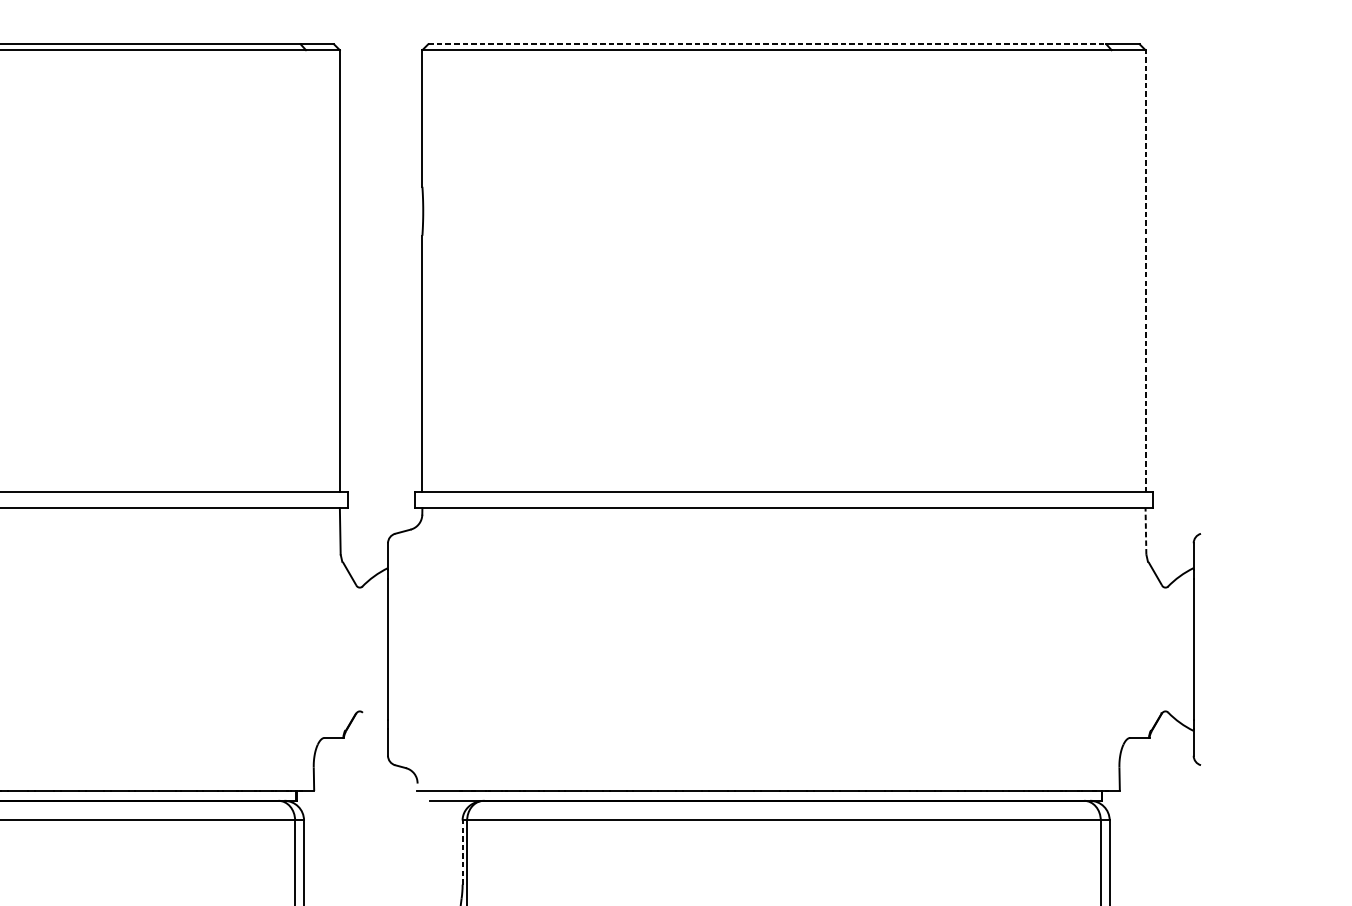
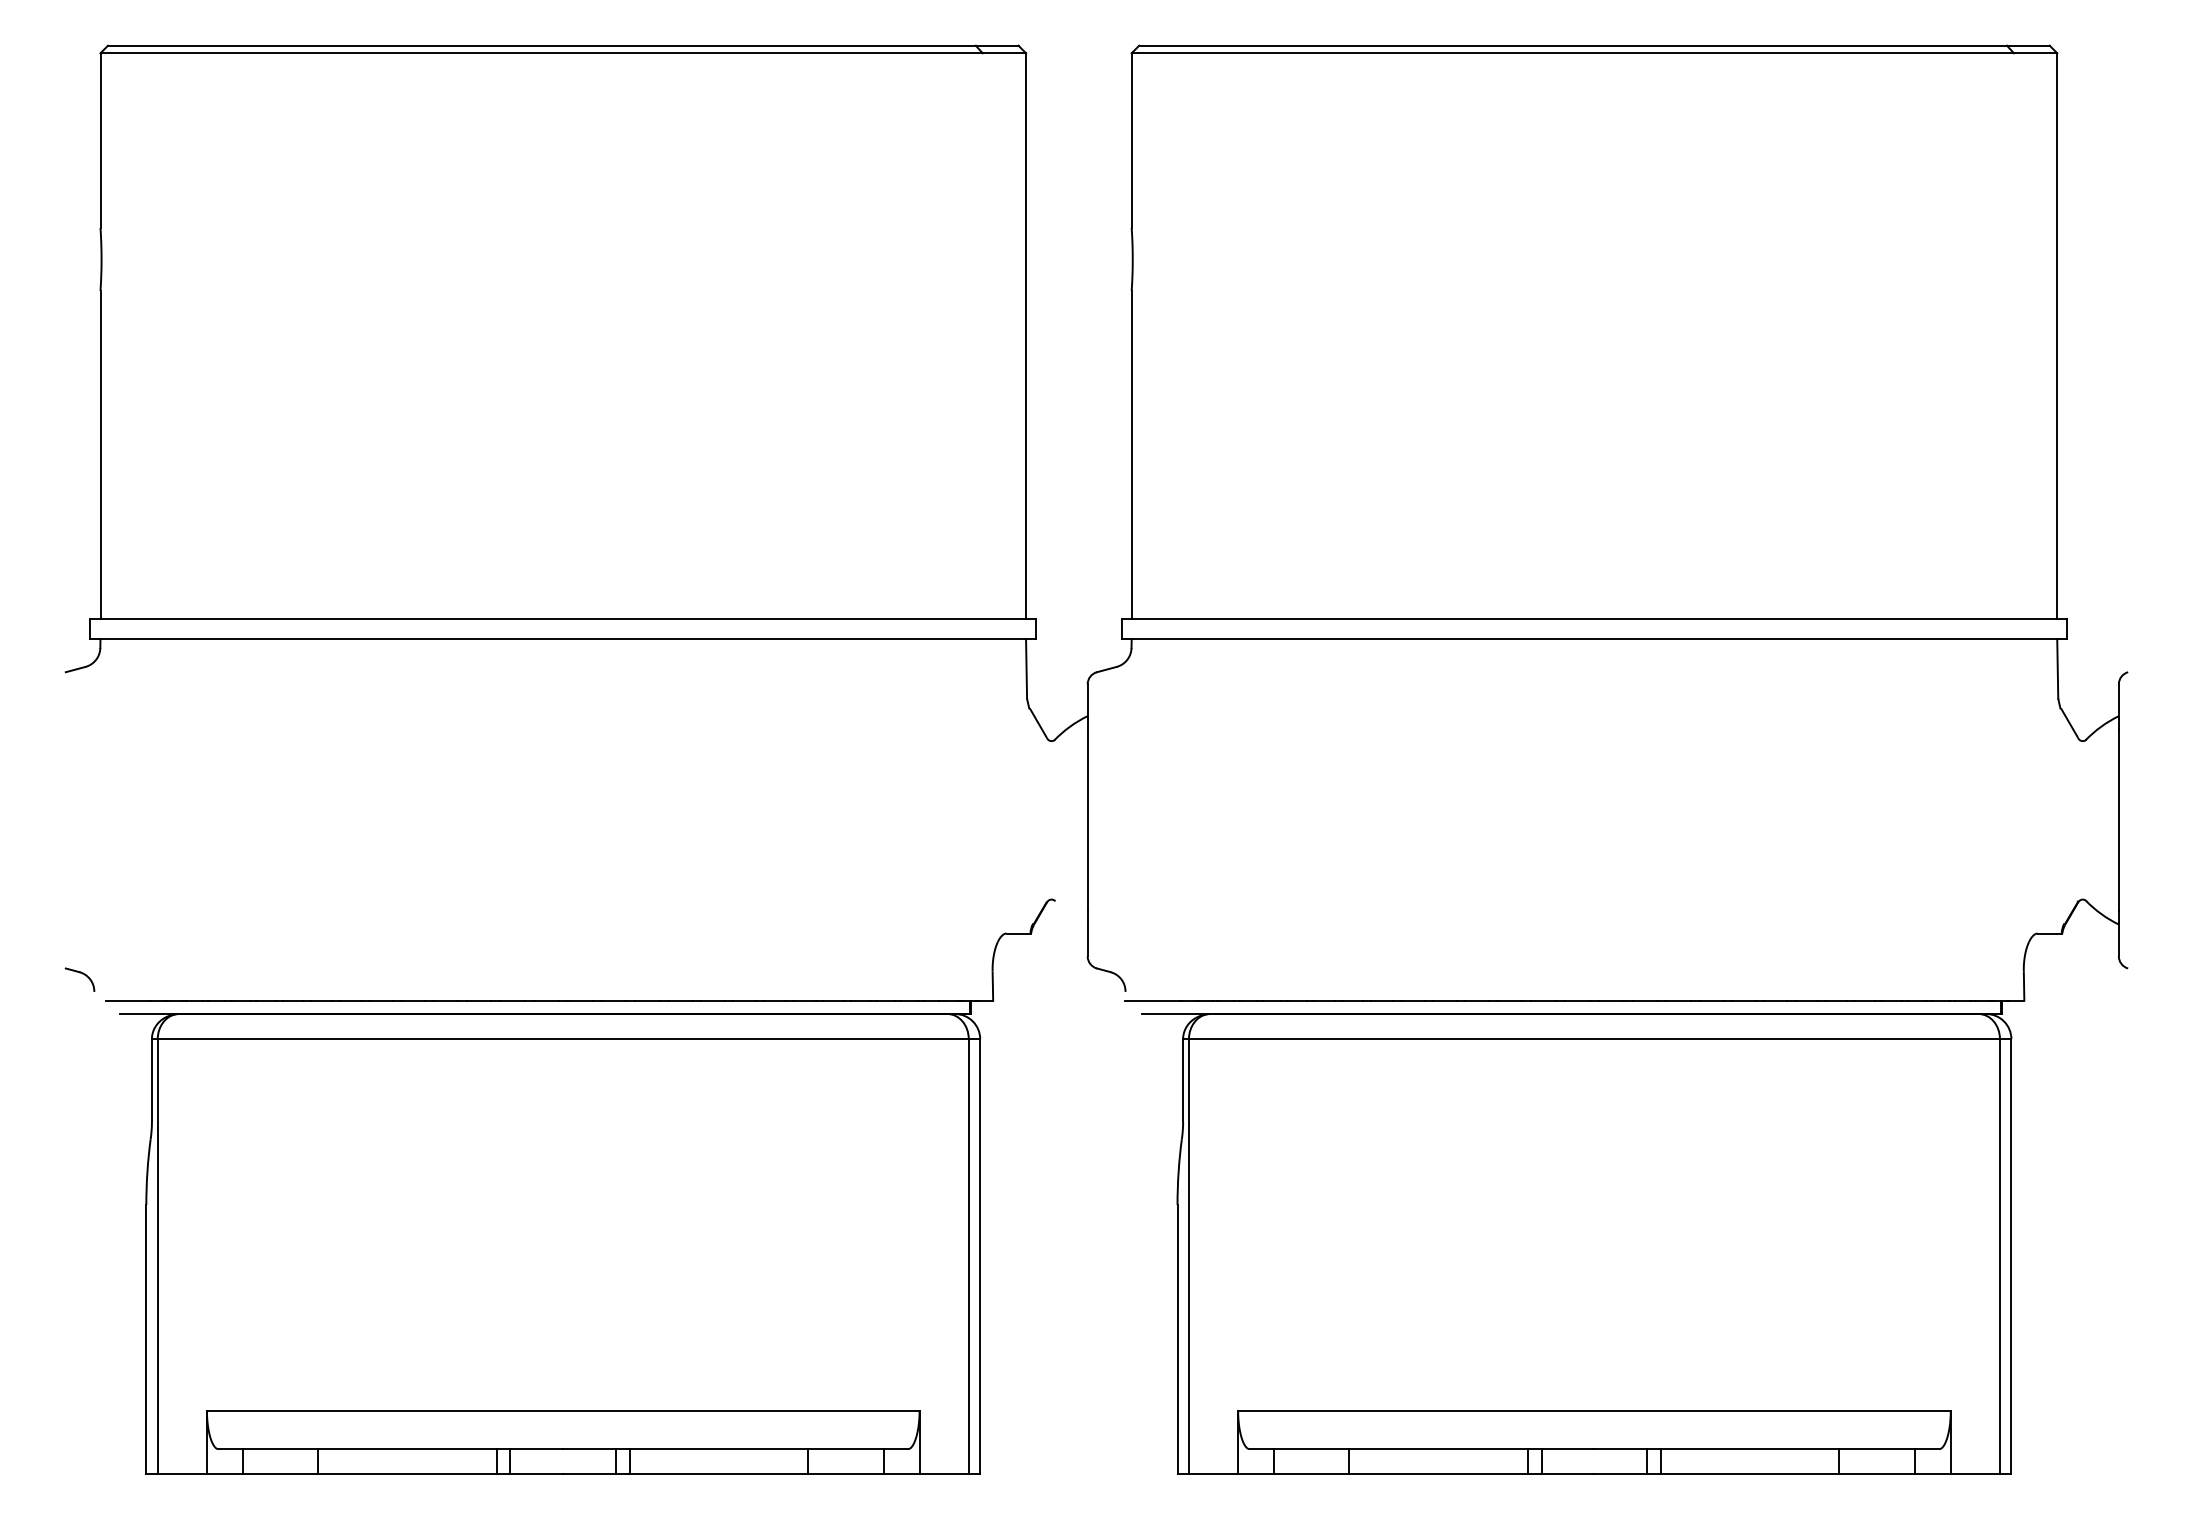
line: (767, 44) -> (1573, 45), dashed -> solid
line: (1145, 271) -> (2057, 336), dashed -> solid
line: (1145, 531) -> (2057, 669), dashed -> solid
line: (462, 851) -> (1183, 1079), dashed -> solid

